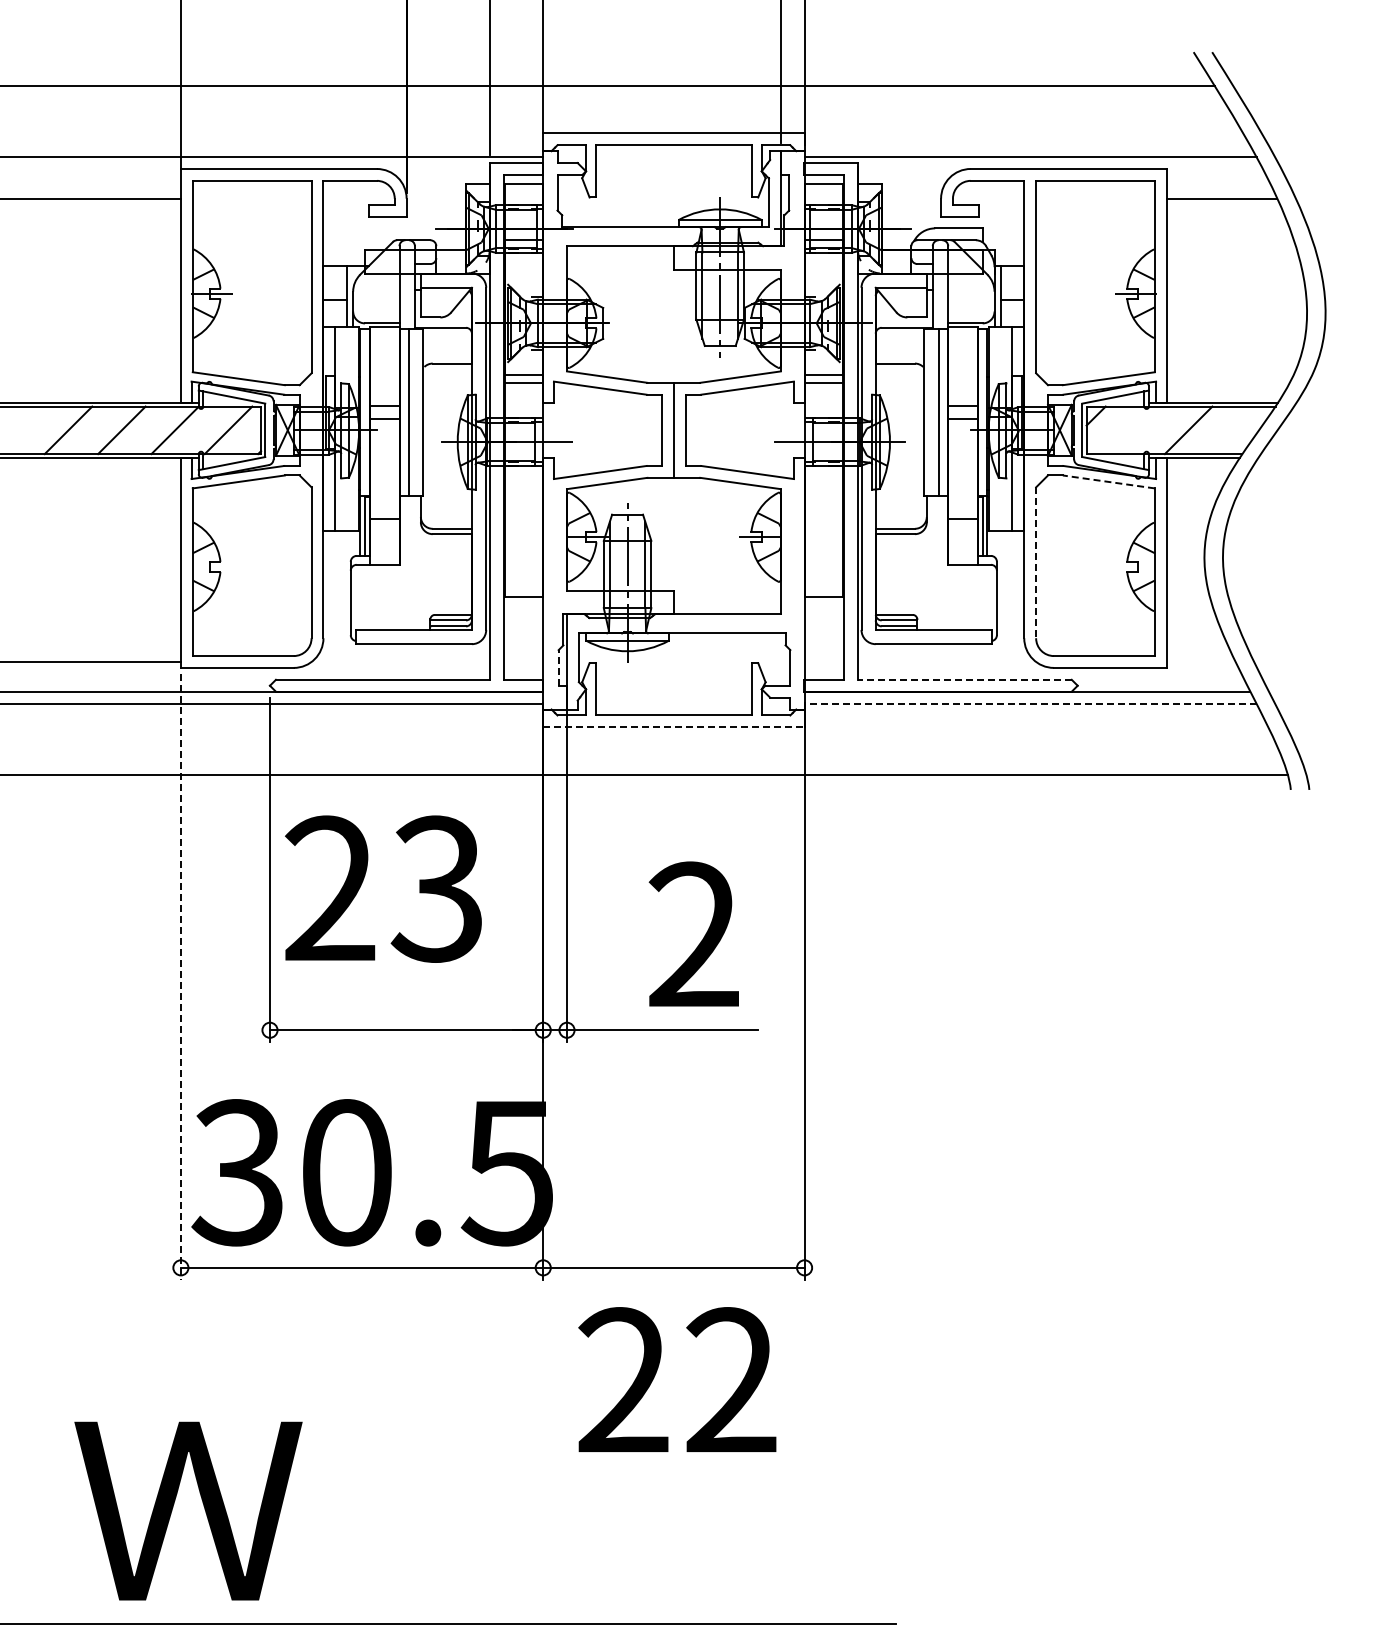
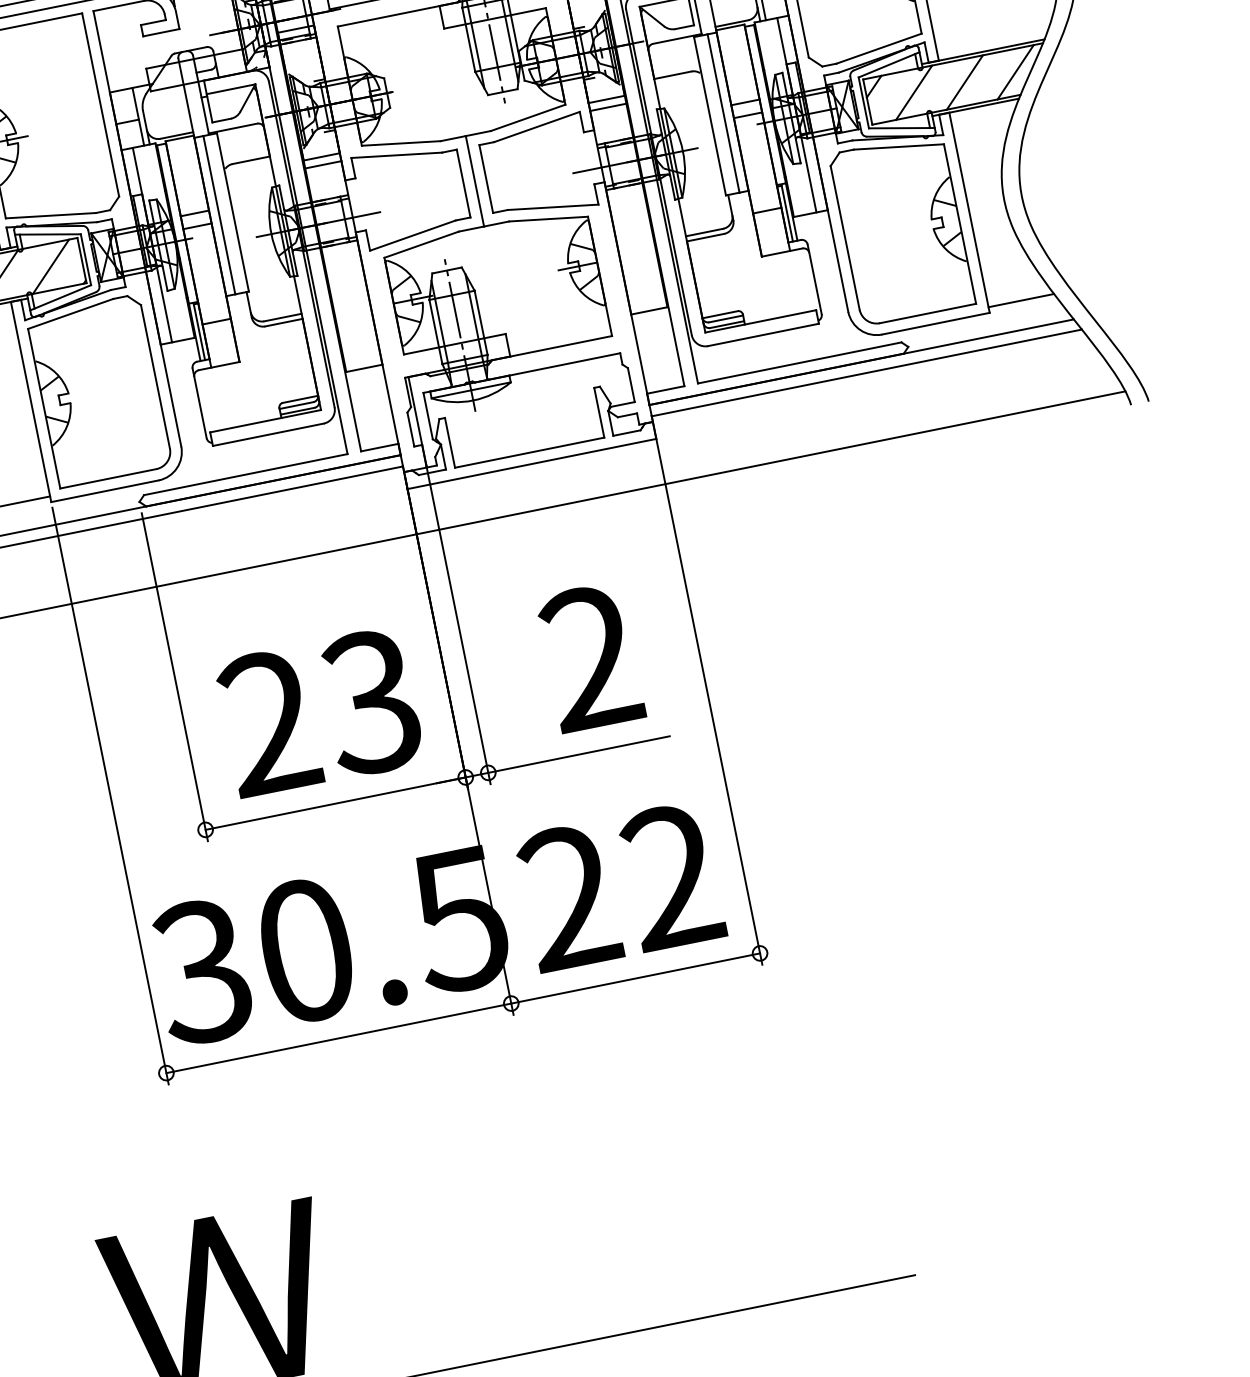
line: (1135, 430) -> (914, 92), added
line: (1241, 430) -> (1015, 72), added
line: (1108, 481) -> (898, 146), dashed -> solid
line: (1036, 563) -> (845, 238), dashed -> solid
line: (1200, 662) -> (1020, 301), added
line: (558, 667) -> (410, 429), dashed -> solid
line: (964, 679) -> (799, 362), dashed -> solid
line: (1030, 703) -> (866, 372), dashed -> solid
line: (673, 727) -> (531, 464), dashed -> solid
text: (383, 888) -> (320, 711), moved
line: (180, 976) -> (110, 795), dashed -> solid
text: (677, 1379) -> (620, 886), moved

